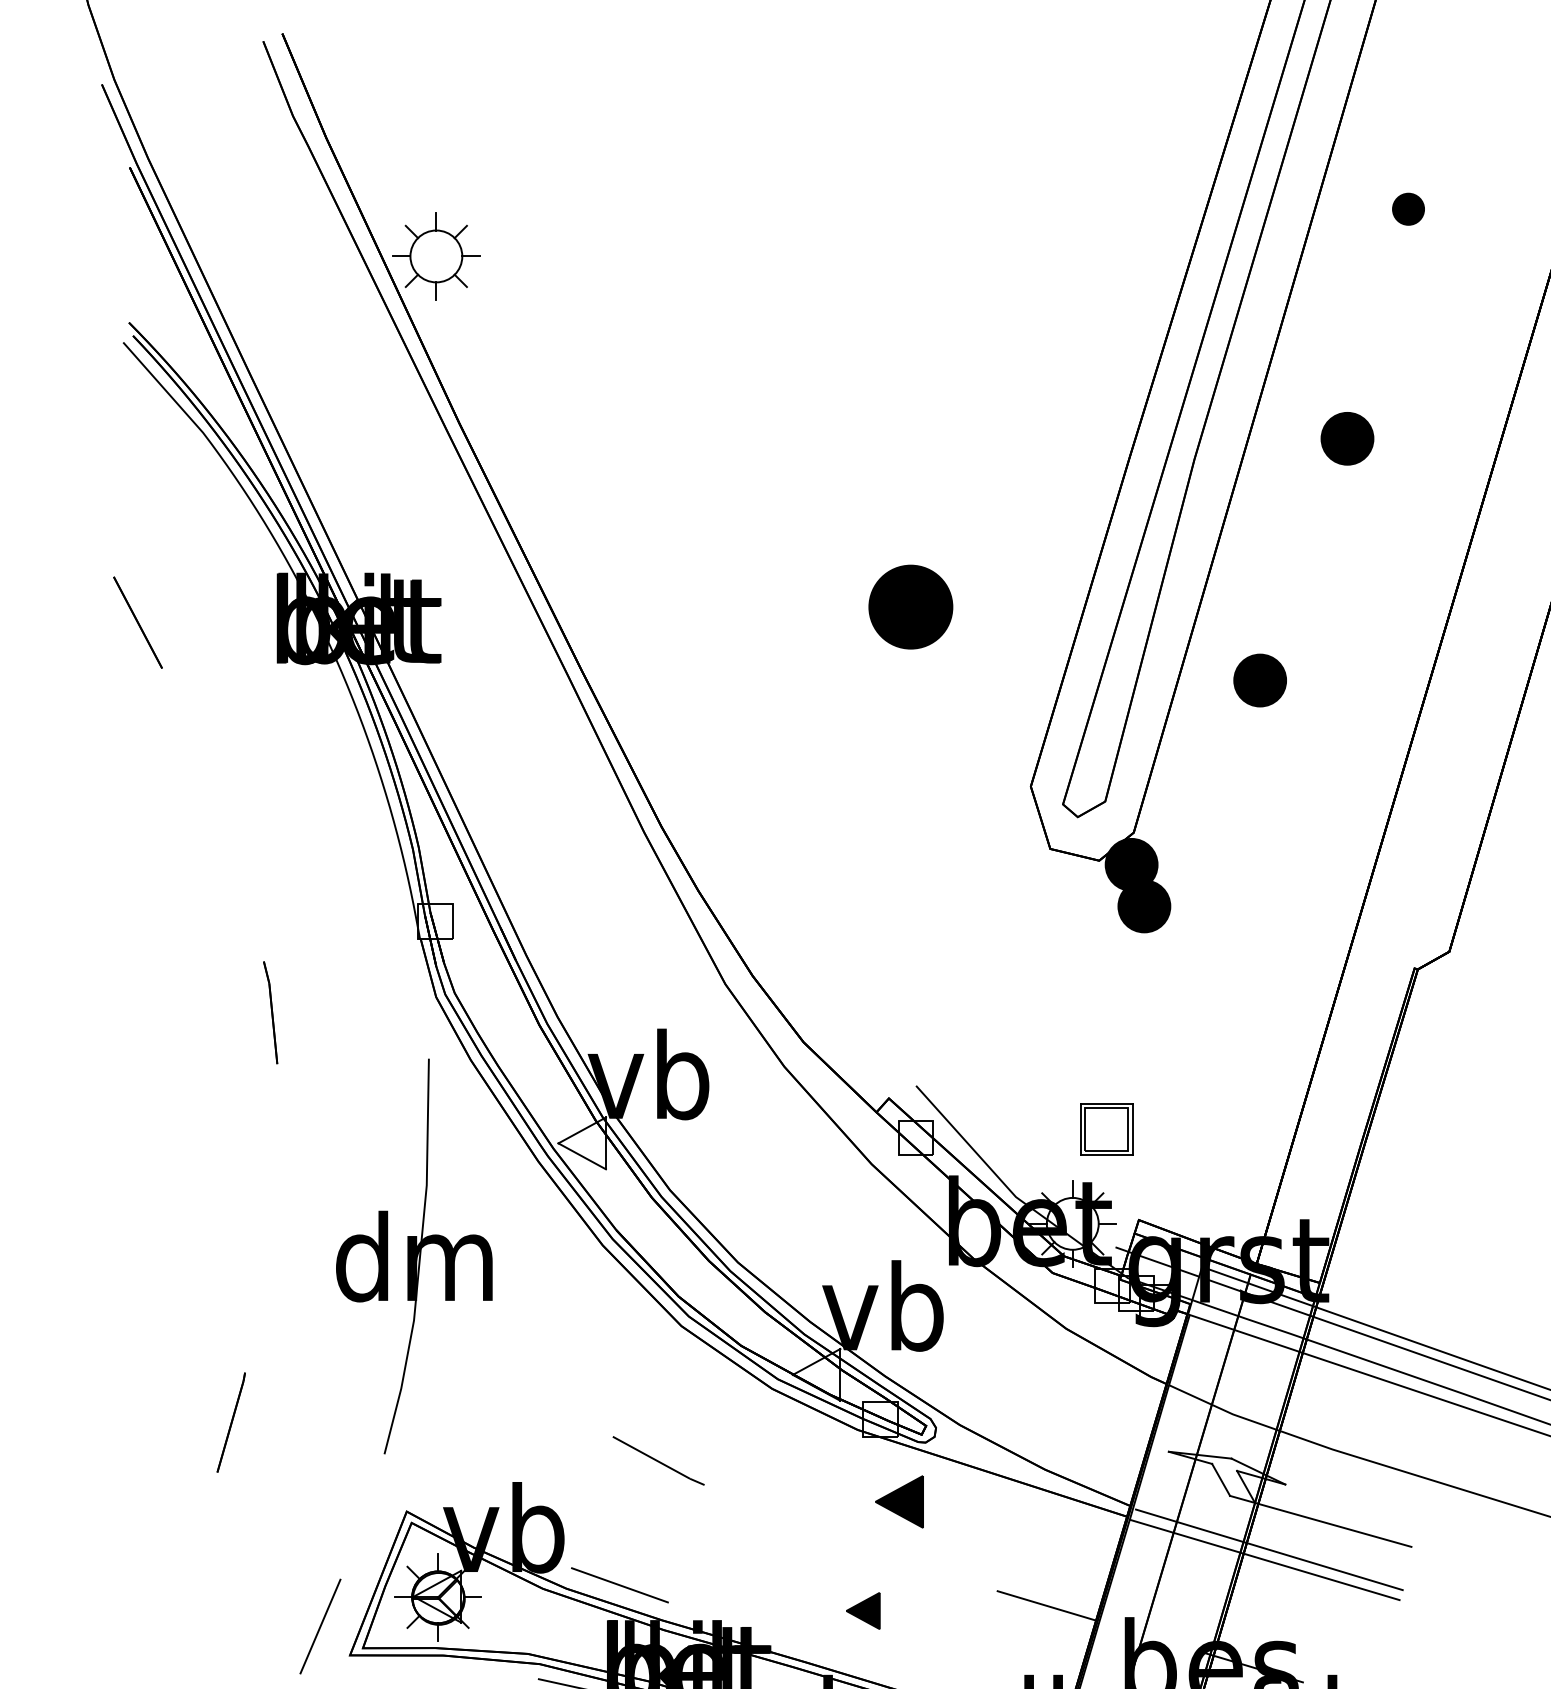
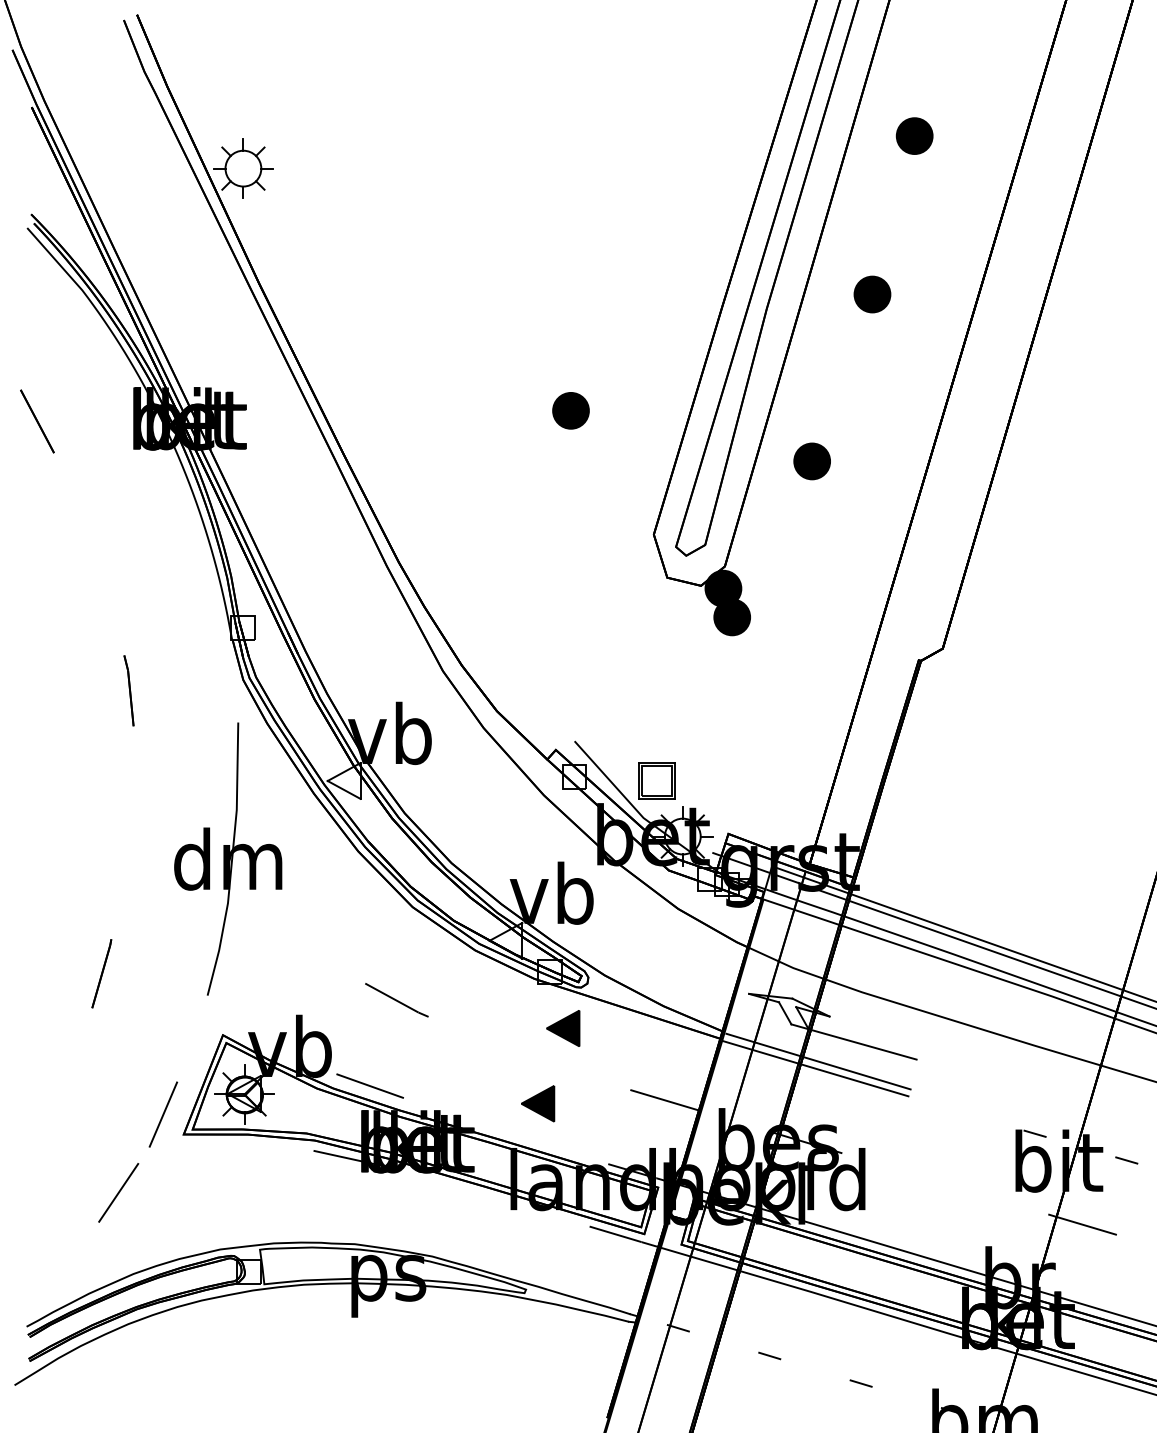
part: (1408, 208) -> (914, 135), size x1.67
part: (910, 606) -> (570, 410), size x0.62
part: (1105, 1128) -> (656, 780), moved
part: (863, 1610) -> (538, 1103), size x1.43

